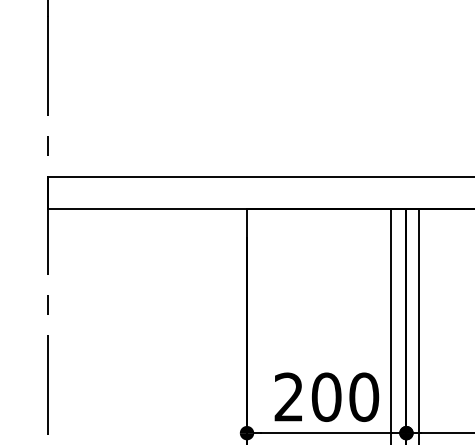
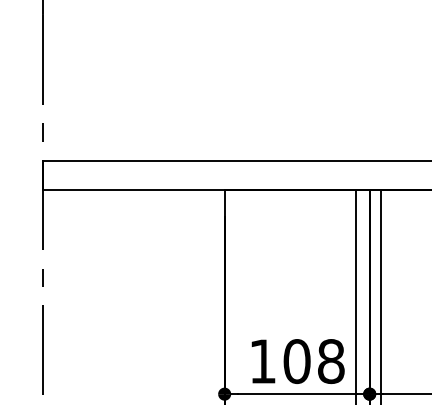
text: (326, 396) -> (296, 360), 200 -> 108

